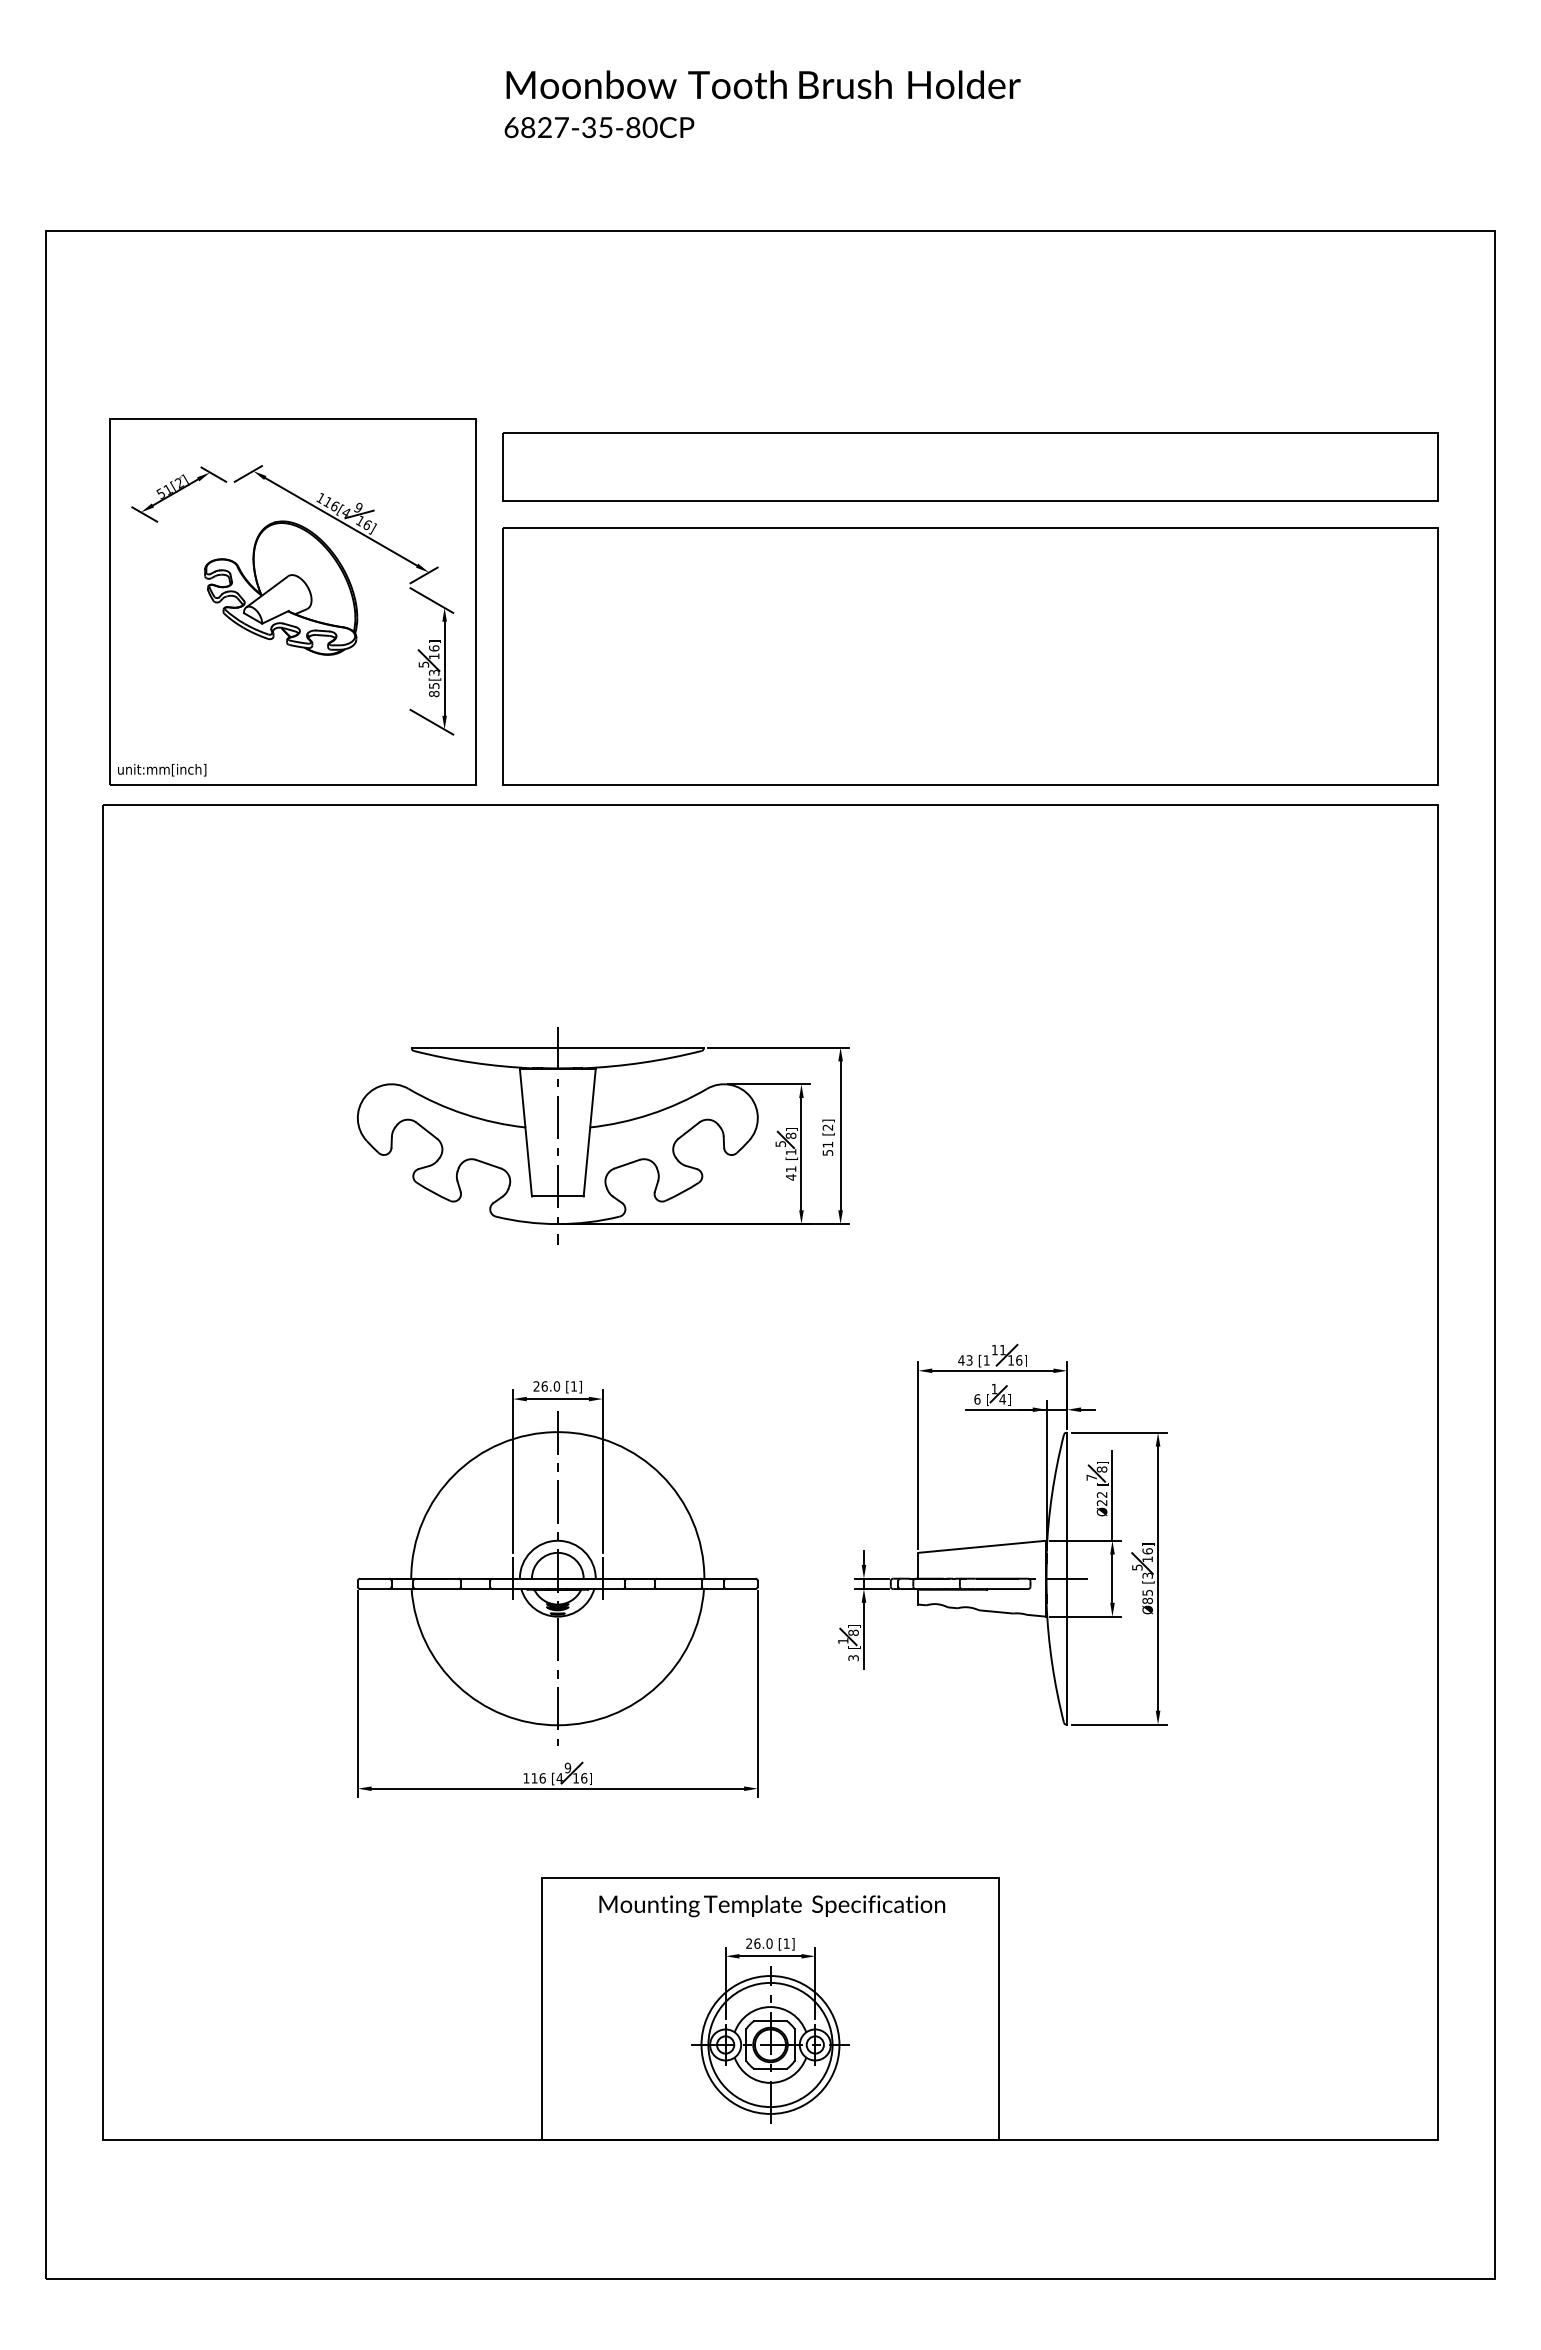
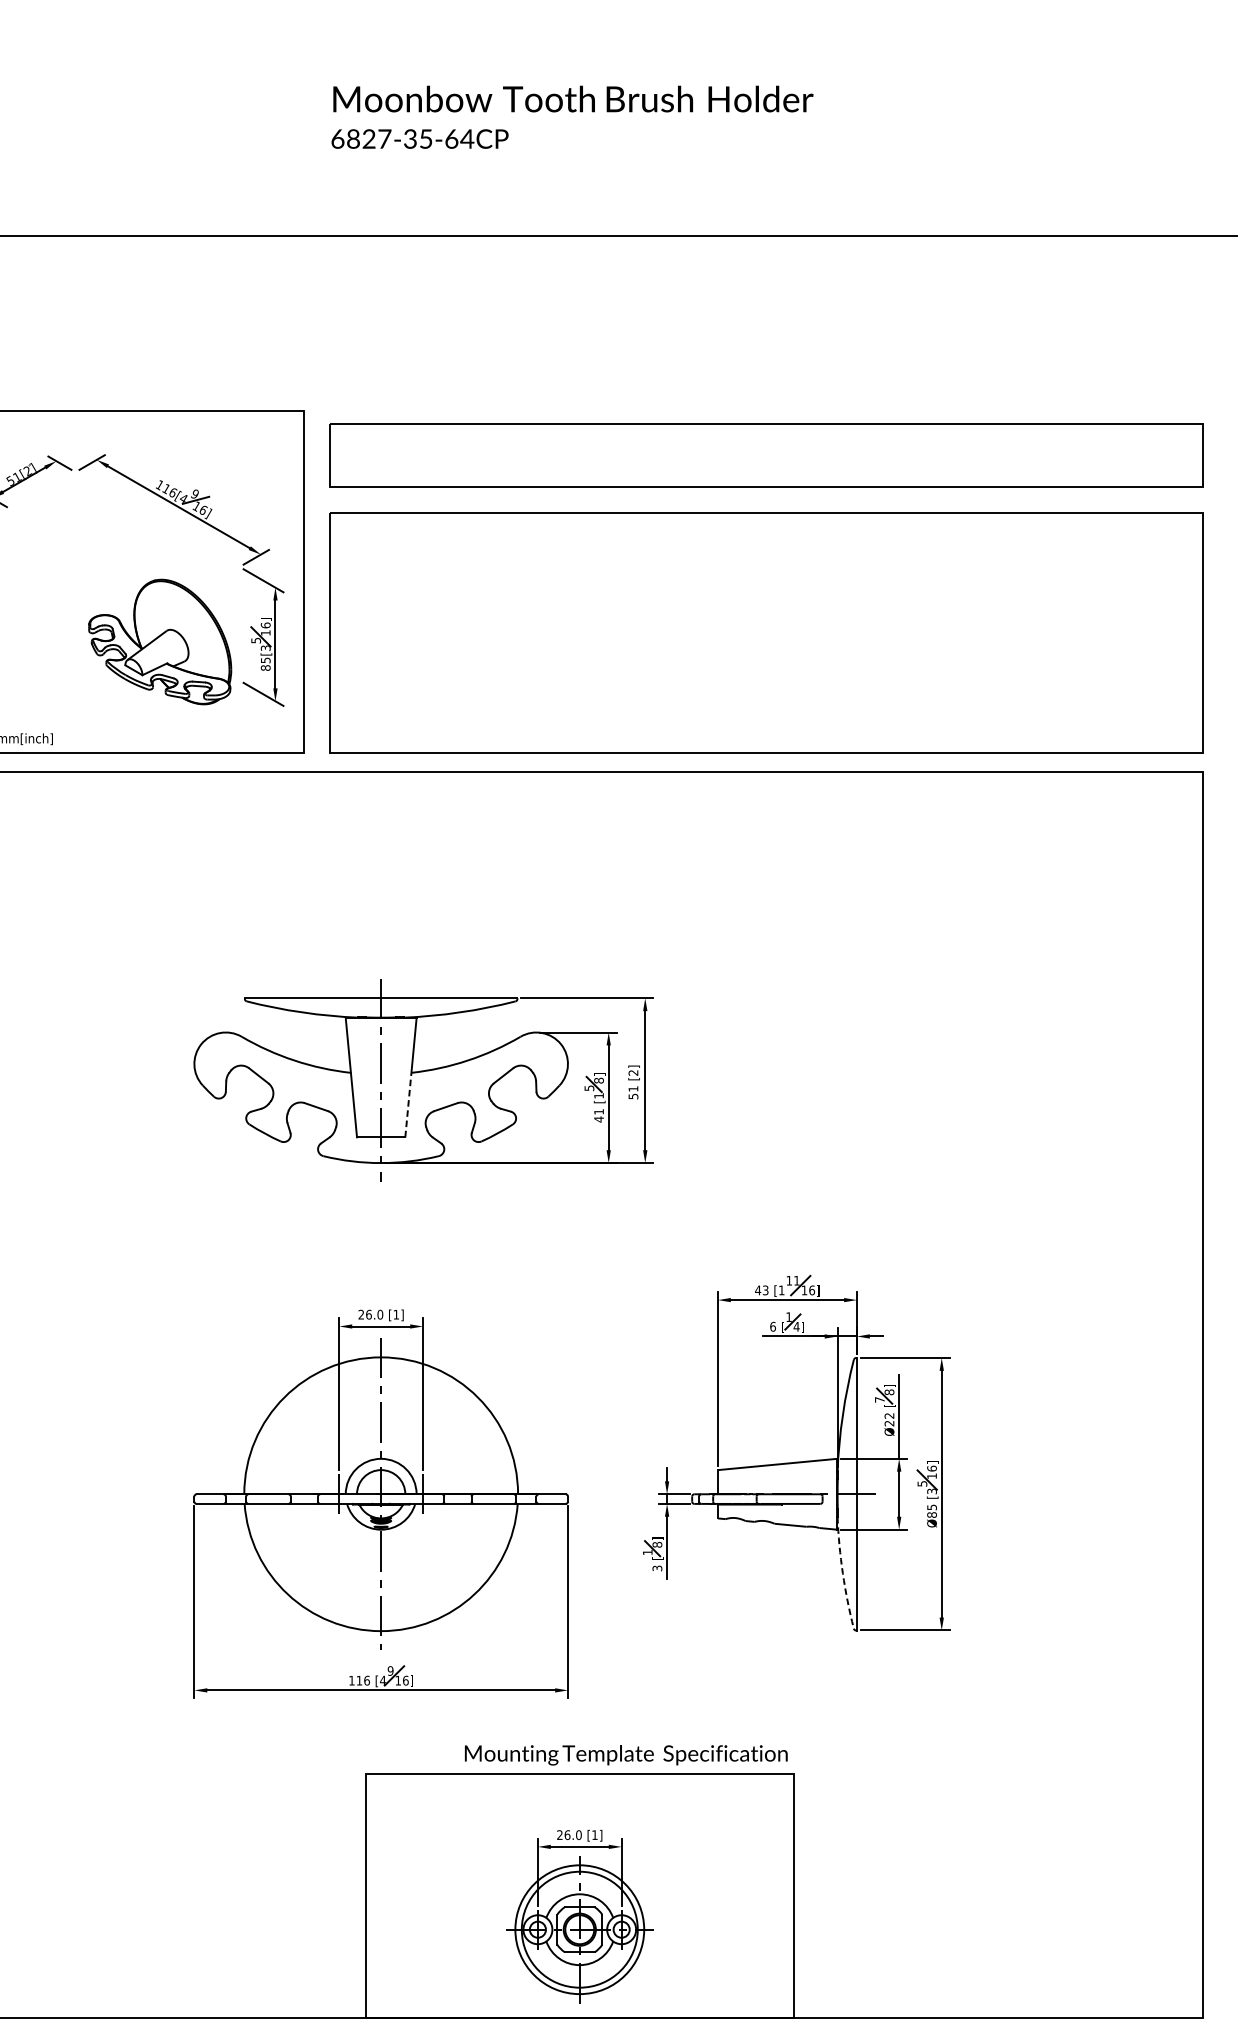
text: (641, 127) -> (459, 138), 6827-35-80CP -> 6827-35-64CP
part: (281, 587) -> (160, 641), moved
line: (586, 1162) -> (407, 1105), solid -> dashed
arc: (1052, 1663) -> (843, 1573), solid -> dashed
text: (772, 1906) -> (626, 1755), moved

